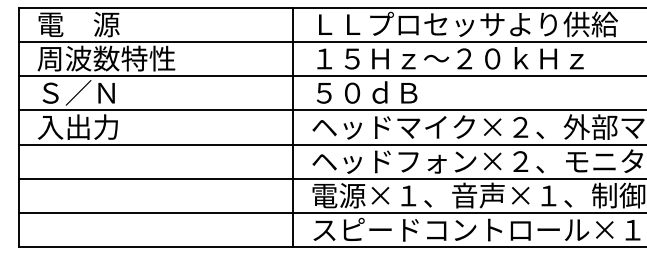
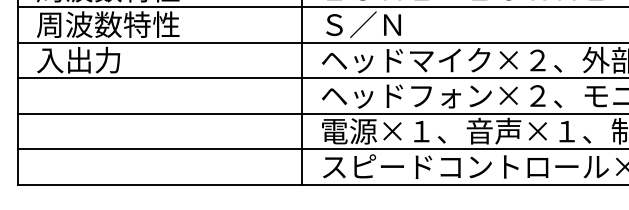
text: (106, 92) -> (108, 24), Ｓ／Ｎ -> 周波数特性
text: (366, 92) -> (377, 24), ５０ｄＢ -> Ｓ／Ｎ

